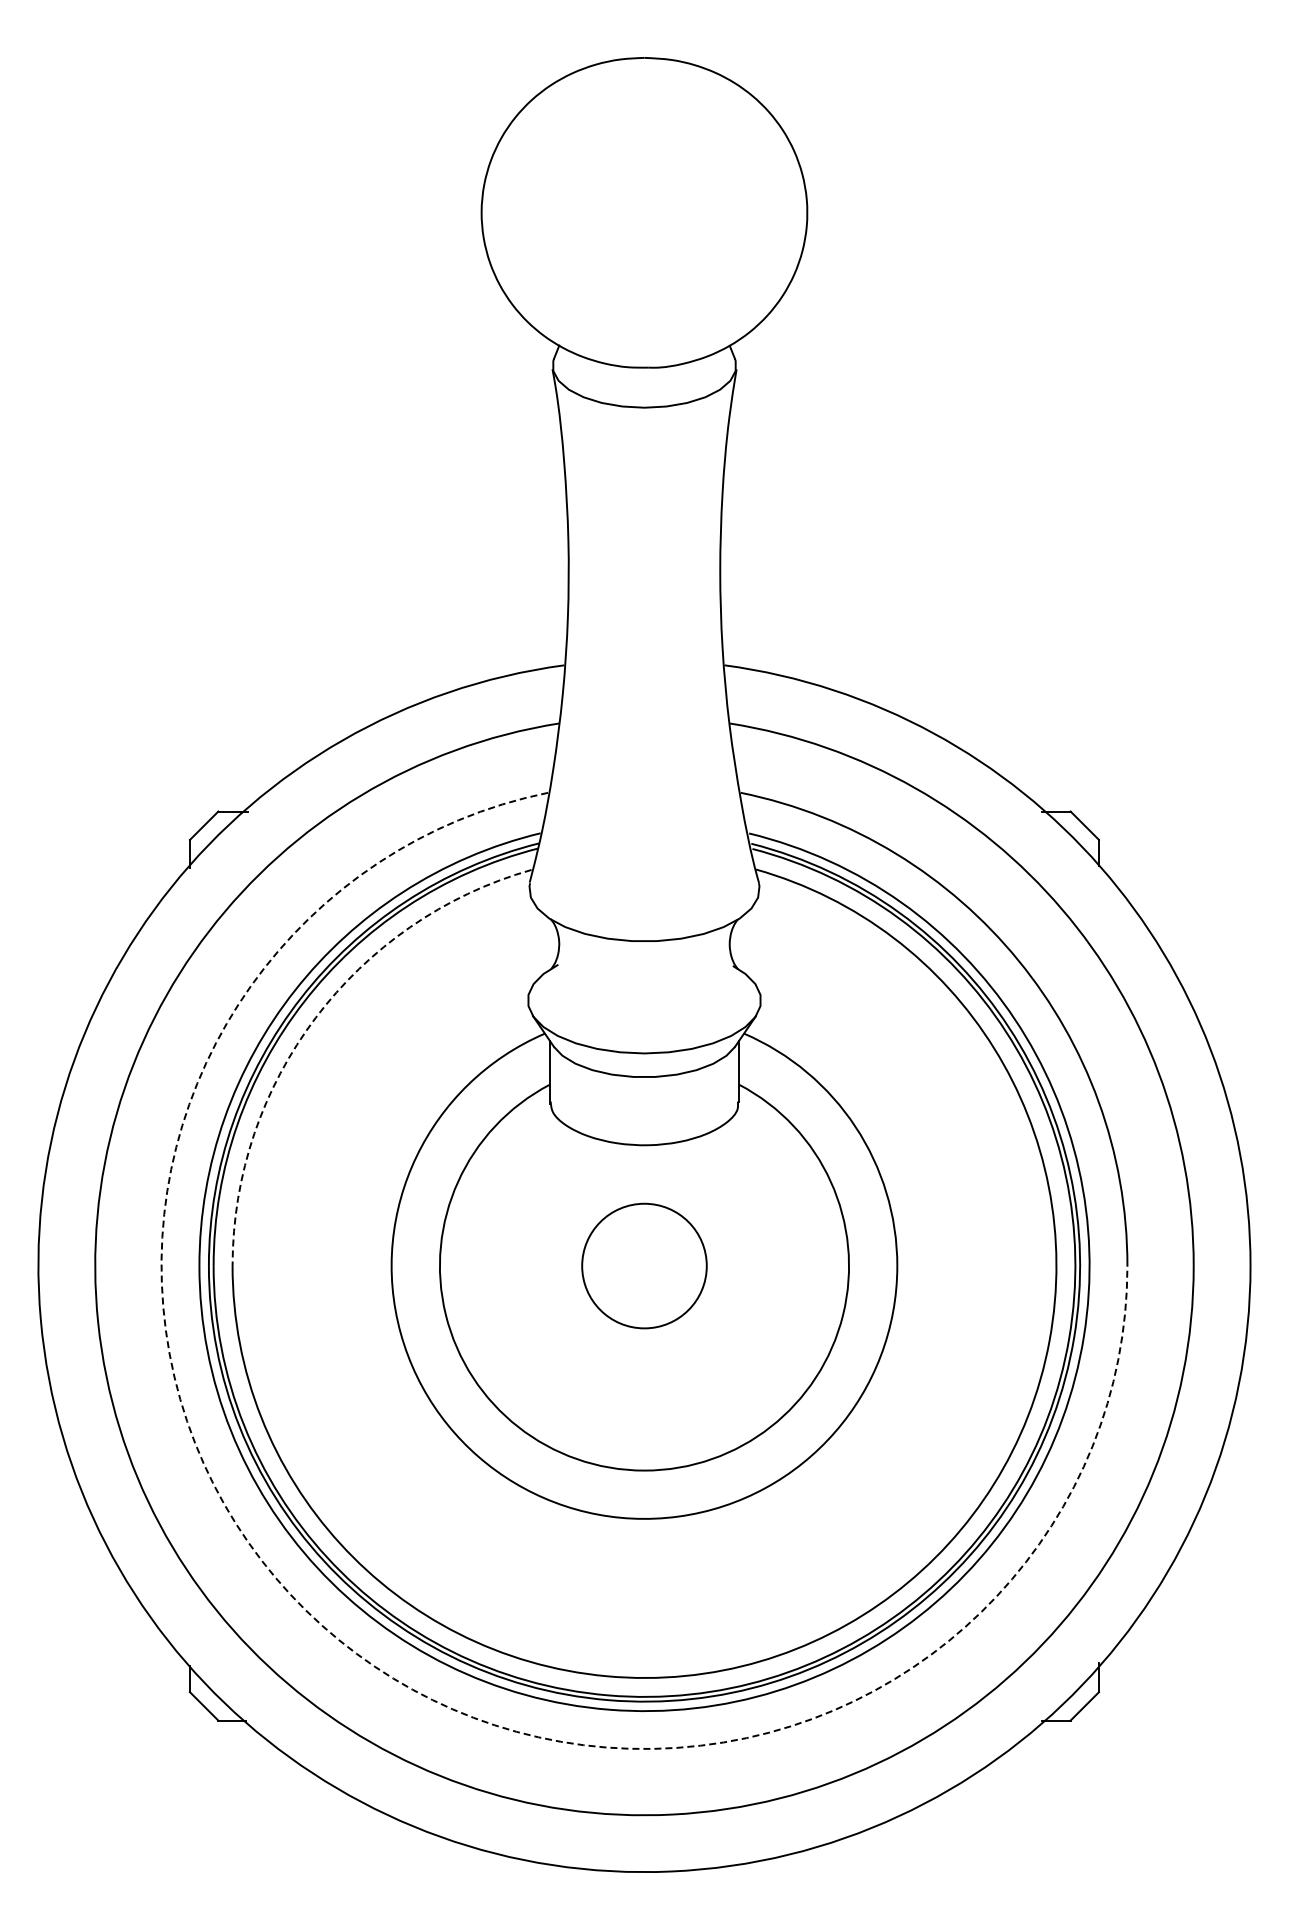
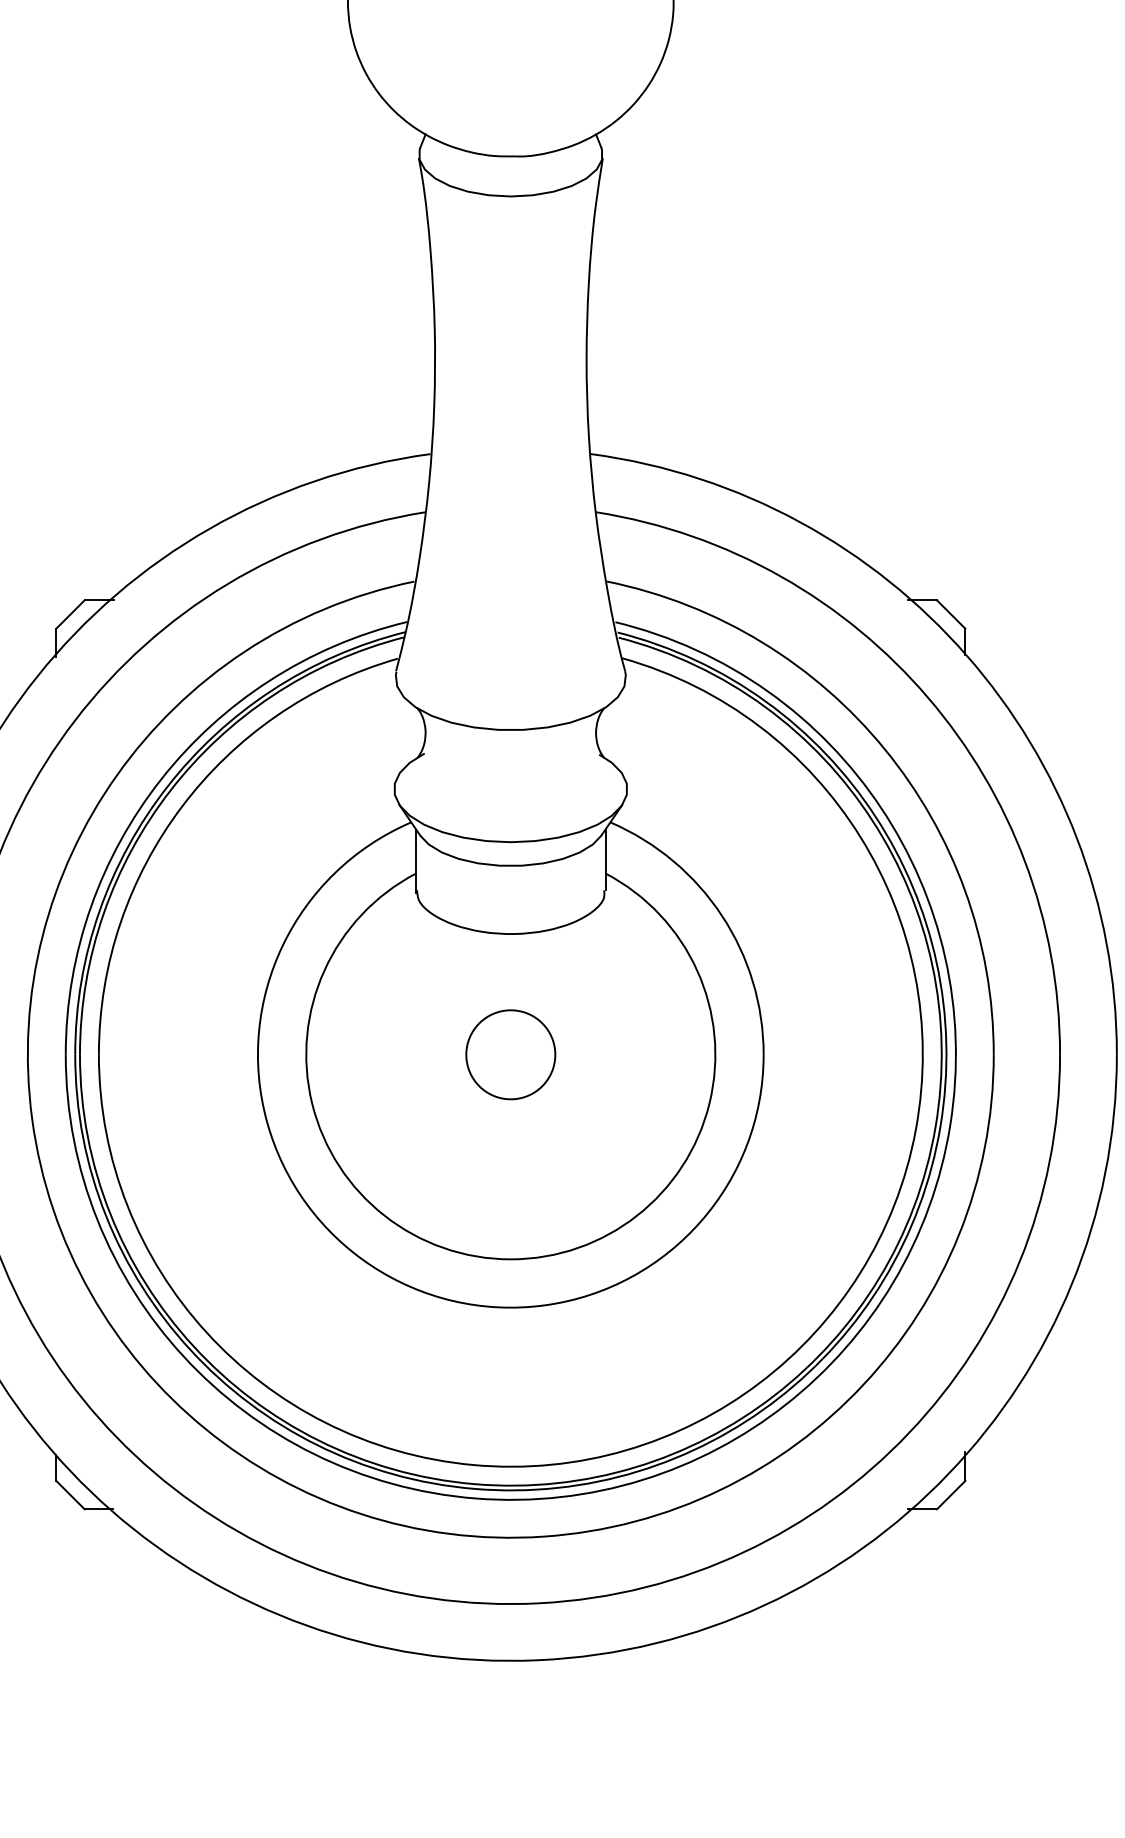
arc: (315, 1017) -> (181, 806), dashed -> solid
circle: (644, 1265) -> (510, 1054), size x0.71
arc: (339, 1640) -> (205, 1429), dashed -> solid

